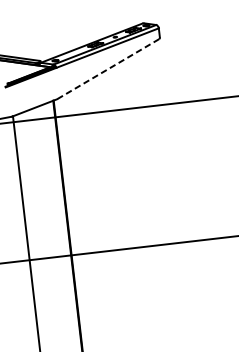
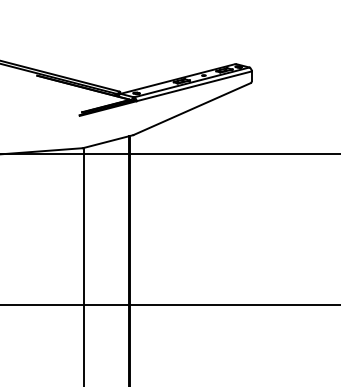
line: (107, 69) -> (191, 109), dashed -> solid

